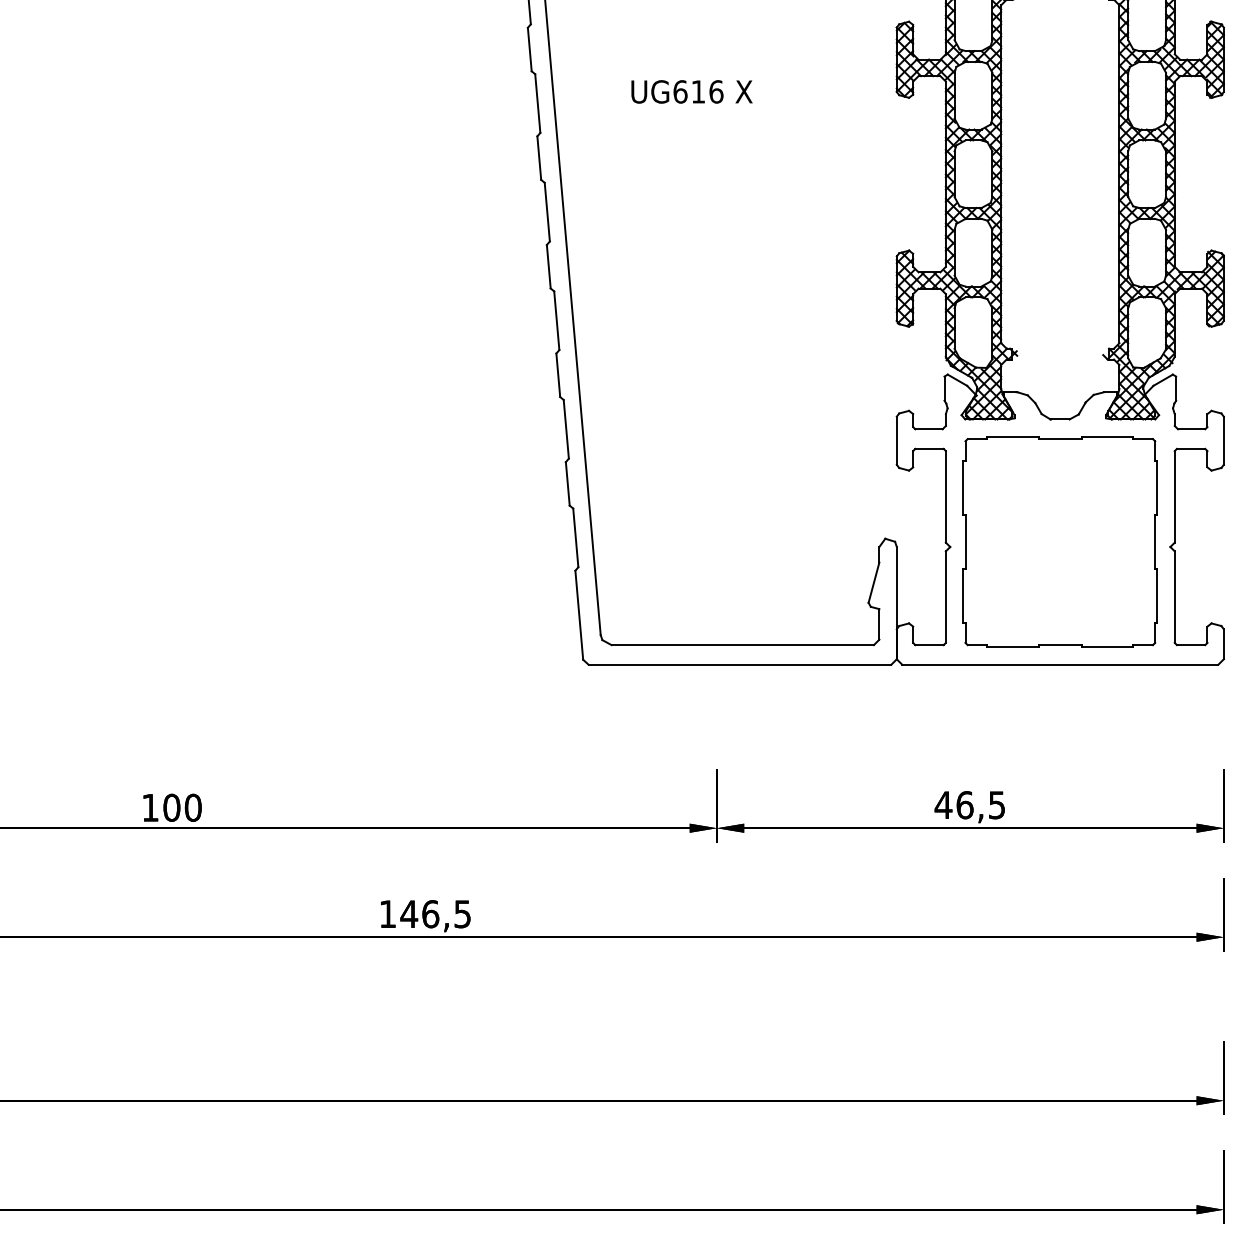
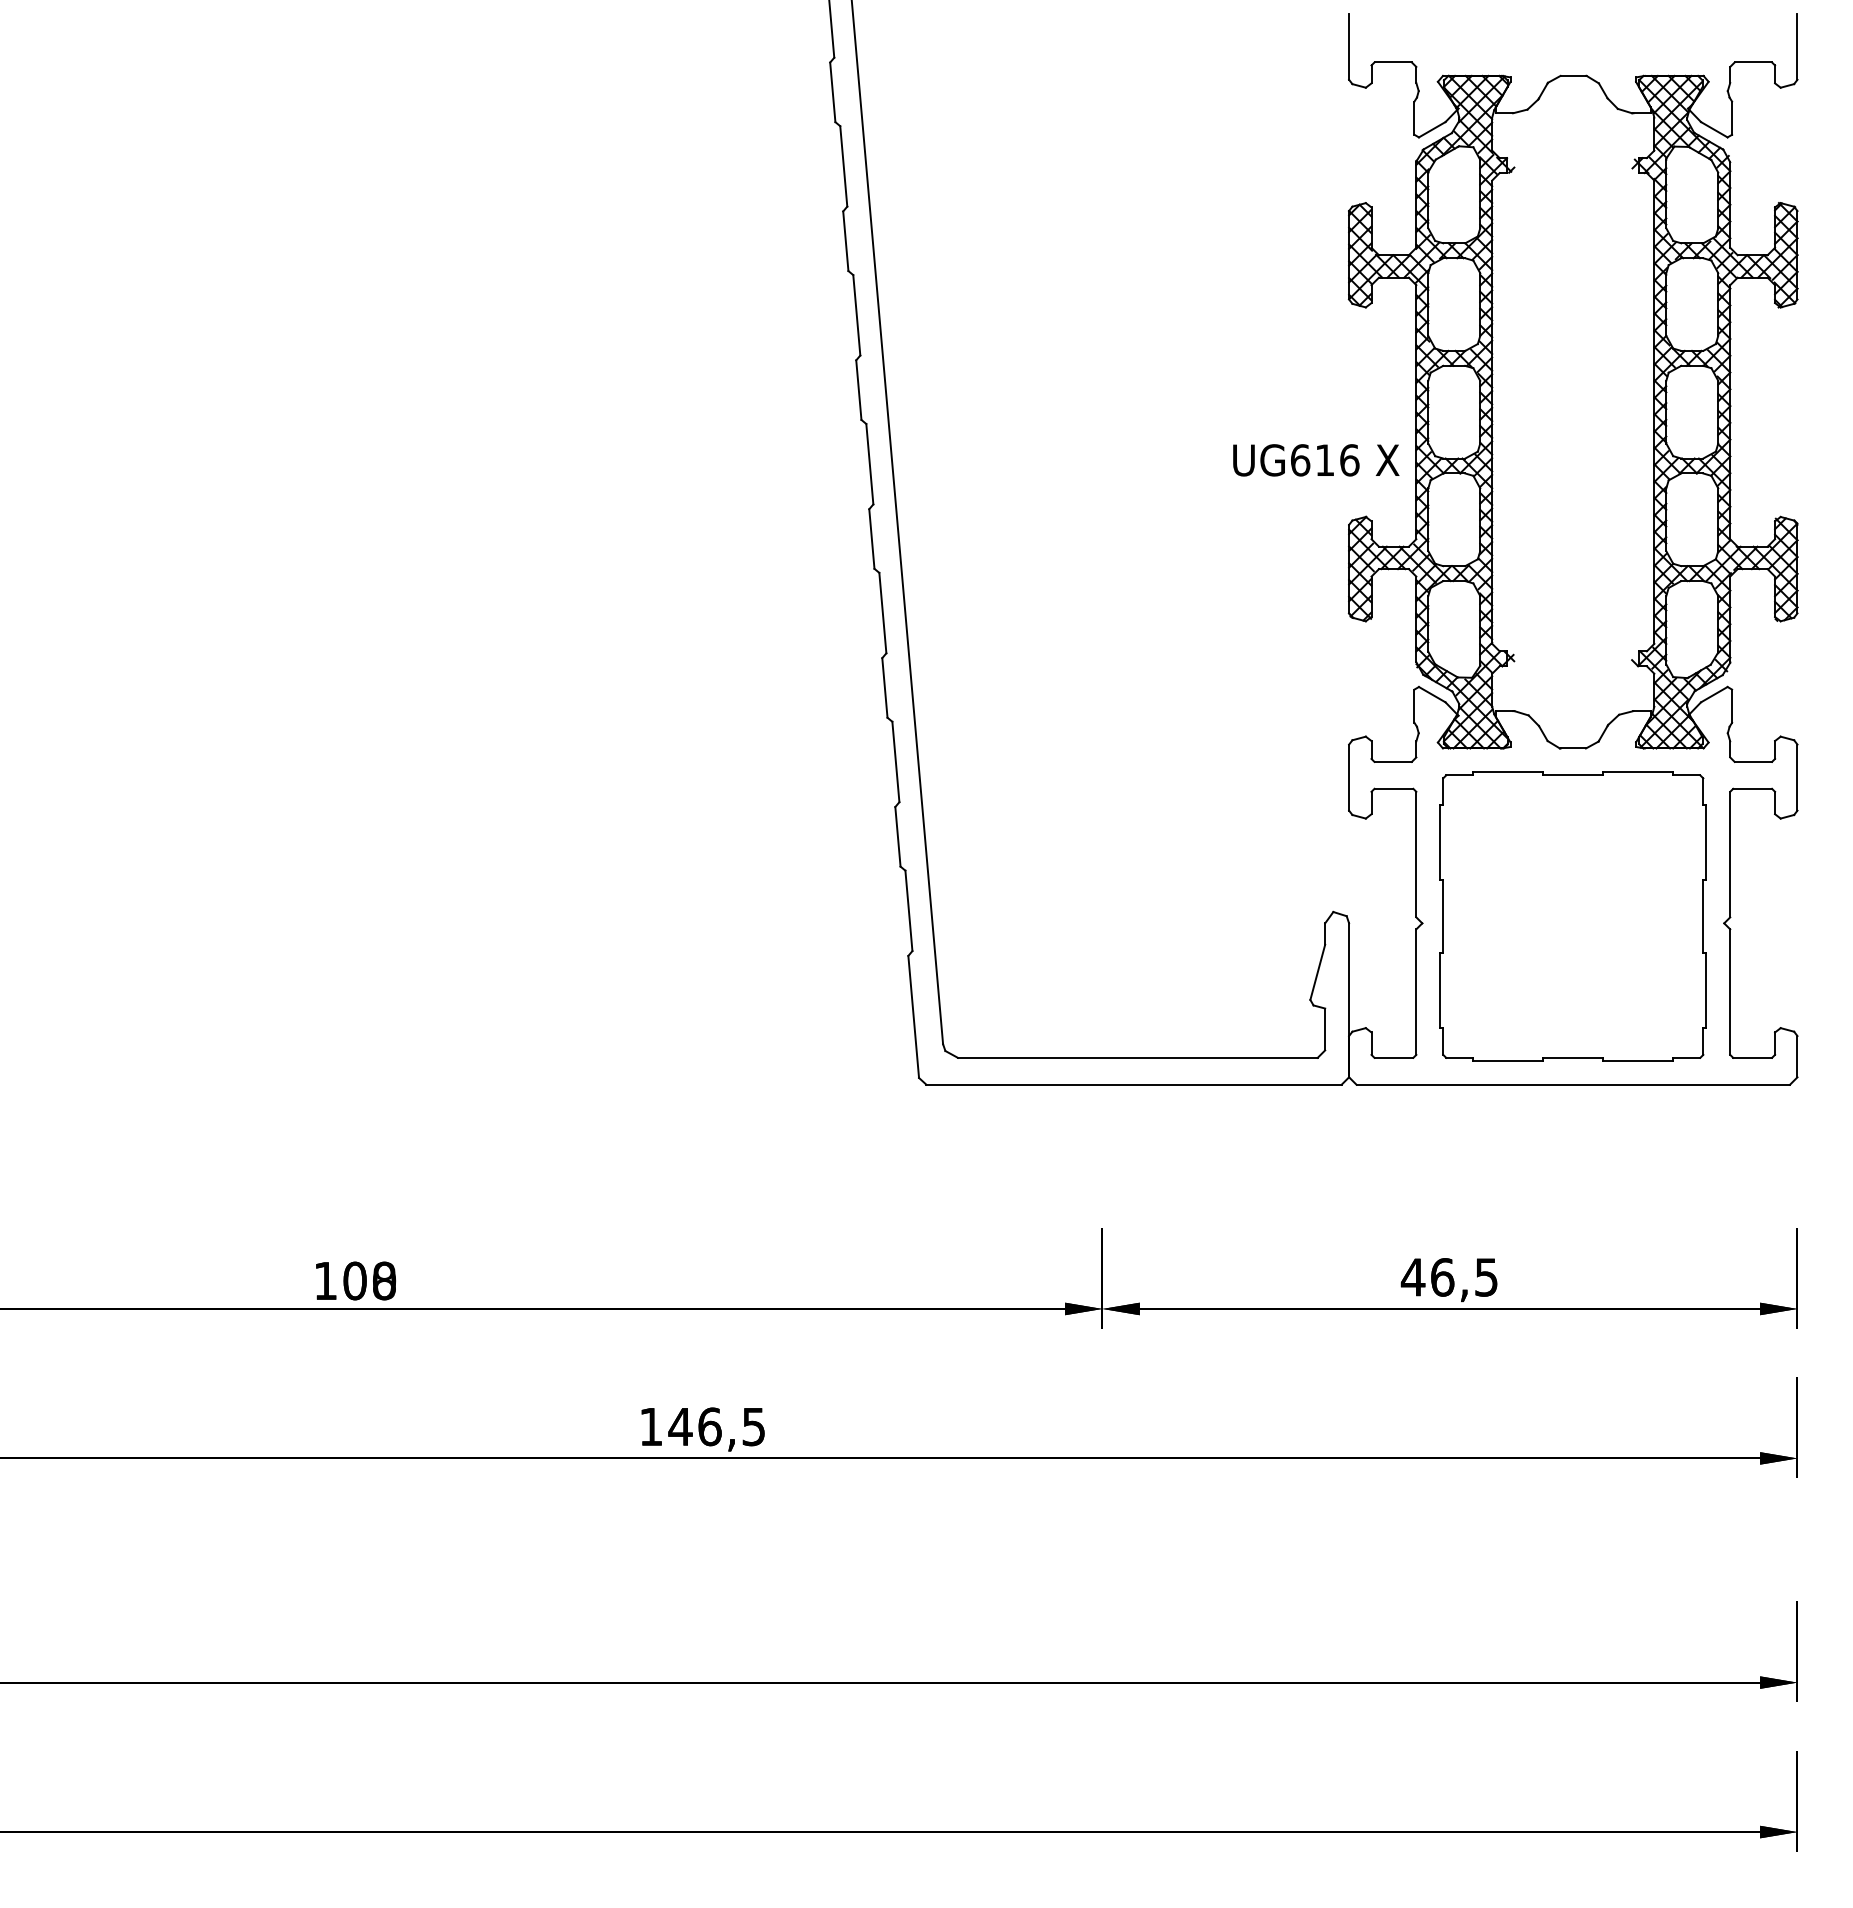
text: (692, 92) -> (1316, 460), moved
text: (193, 808) -> (384, 1281), 100 -> 108

